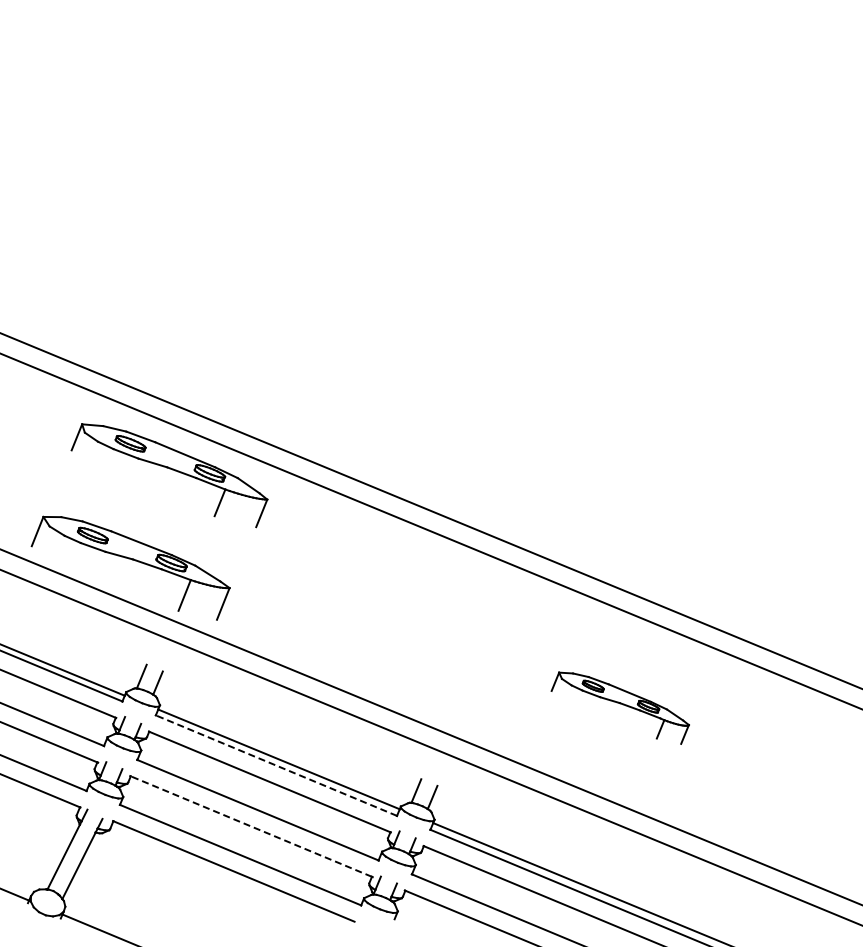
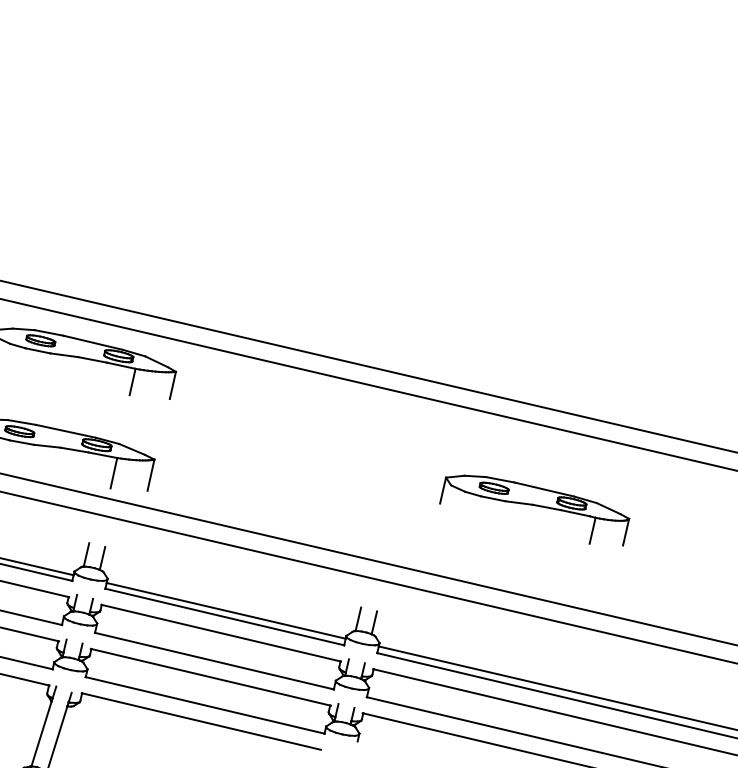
part: (620, 708) -> (535, 511), size x1.43
line: (276, 765) -> (224, 616), dashed -> solid
line: (251, 826) -> (210, 677), dashed -> solid

